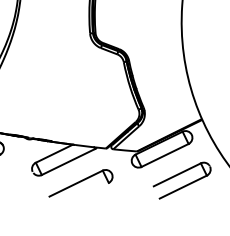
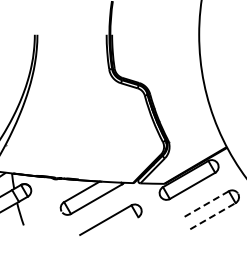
line: (176, 174) -> (205, 204), solid -> dashed
line: (183, 186) -> (213, 215), solid -> dashed

